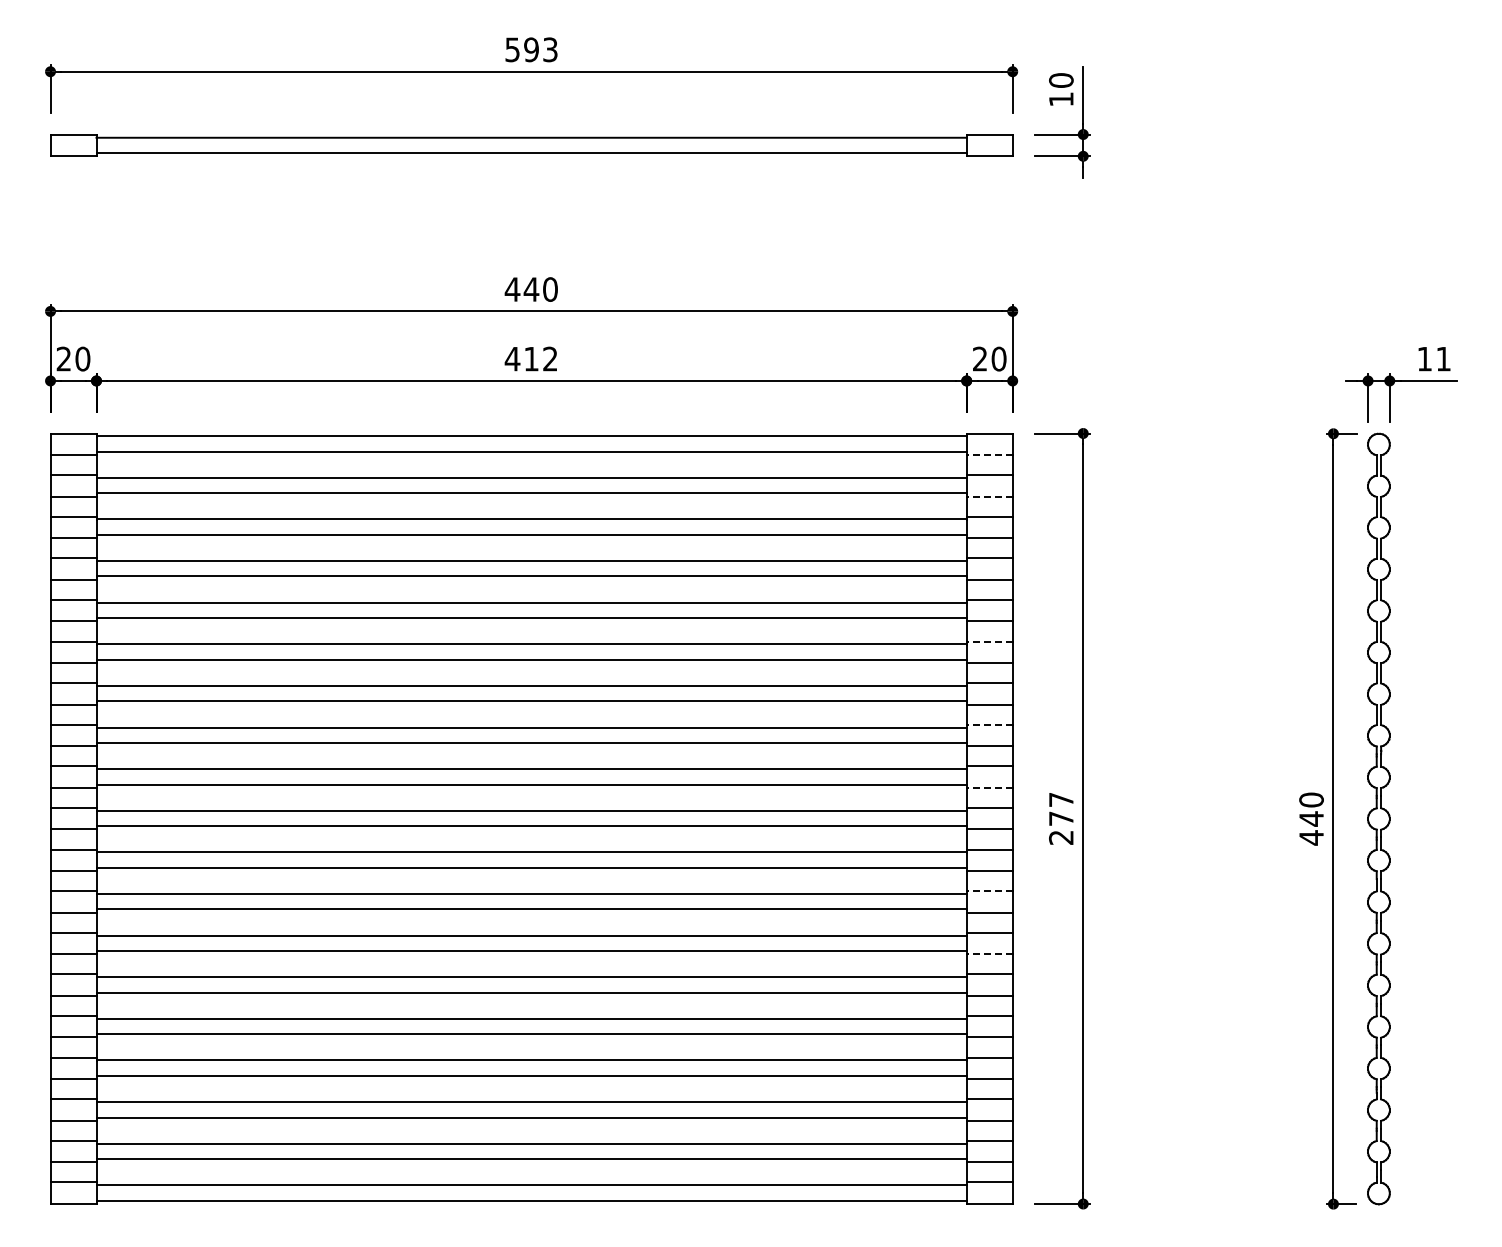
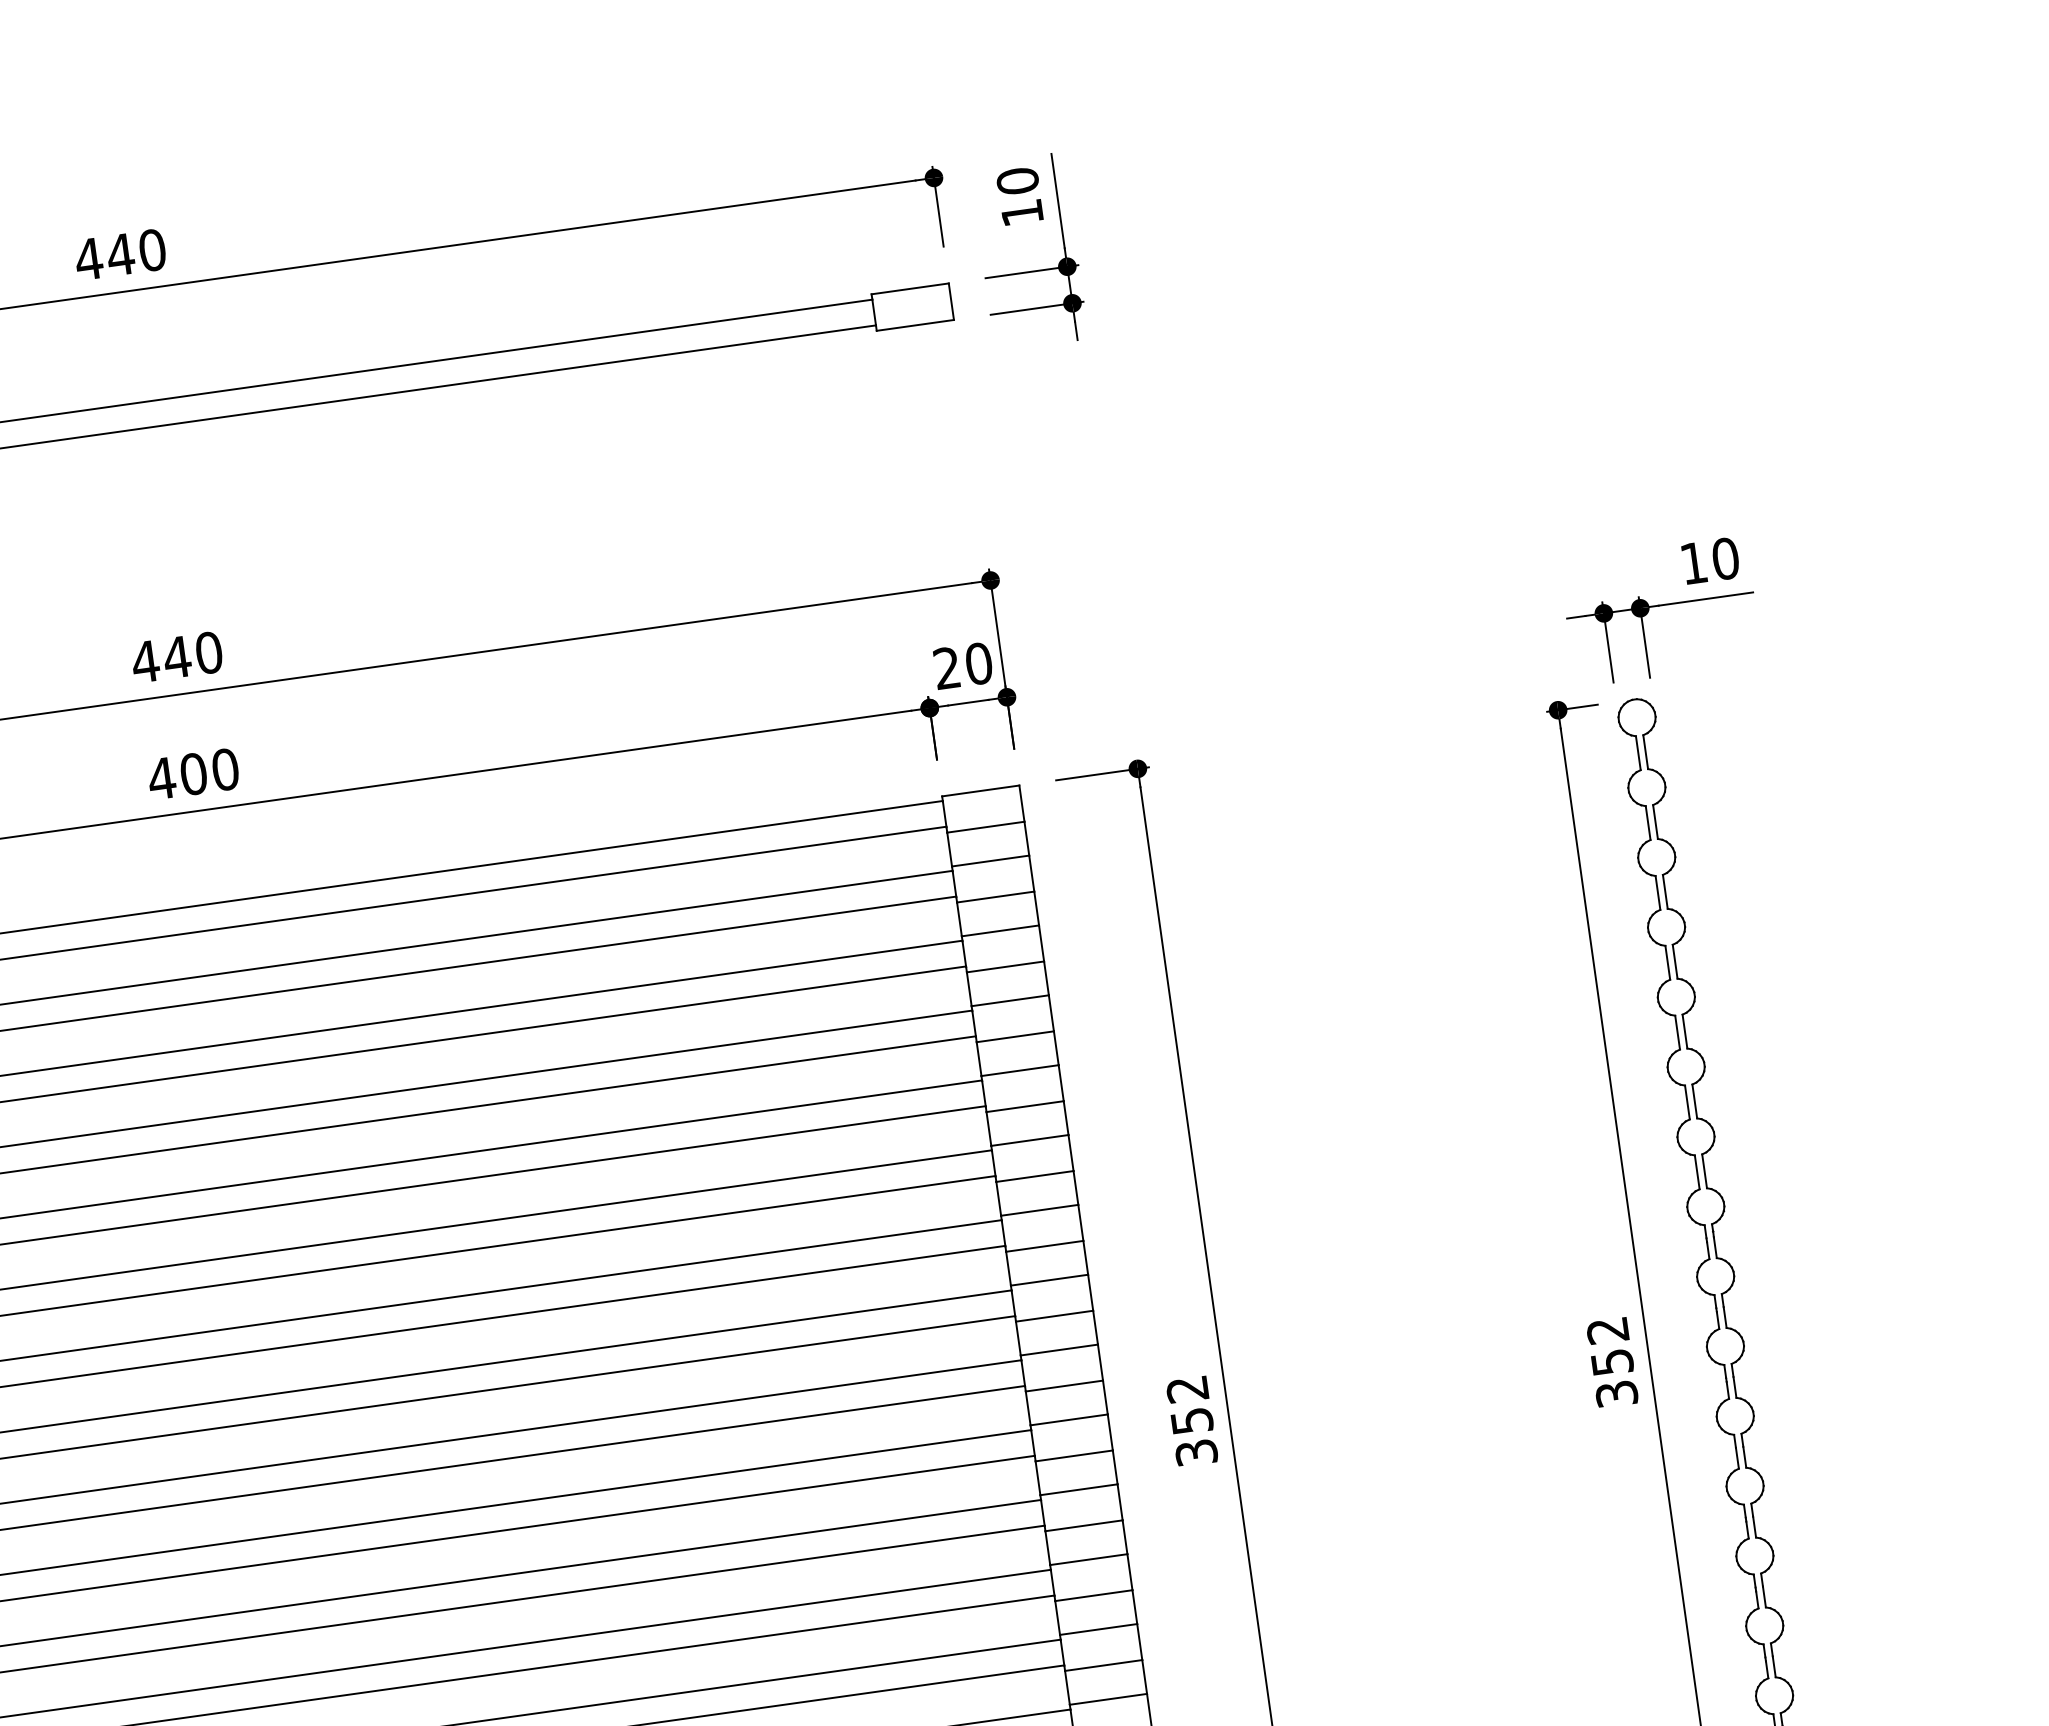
text: (530, 49) -> (118, 254), 593 -> 440
text: (540, 358) -> (208, 770), 412 -> 400
text: (1443, 358) -> (1725, 557), 11 -> 10
line: (989, 455) -> (985, 827), dashed -> solid
line: (989, 496) -> (995, 896), dashed -> solid
line: (989, 641) -> (1029, 1140), dashed -> solid
line: (989, 724) -> (1049, 1279), dashed -> solid
line: (989, 787) -> (1064, 1385), dashed -> solid
text: (1061, 818) -> (1192, 1420), 277 -> 352
text: (1311, 818) -> (1612, 1361), 440 -> 352
line: (989, 891) -> (1088, 1560), dashed -> solid
line: (989, 954) -> (1103, 1665), dashed -> solid

